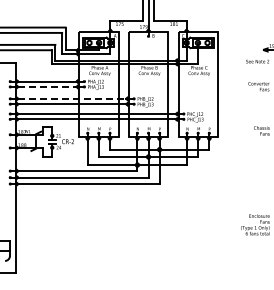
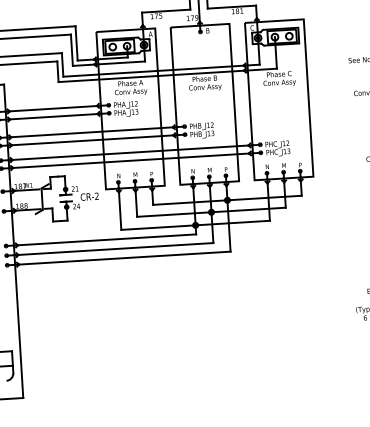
line: (47, 86) -> (53, 116), dashed -> solid
line: (72, 98) -> (92, 131), dashed -> solid

